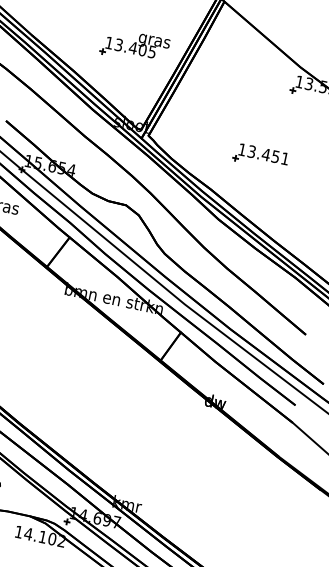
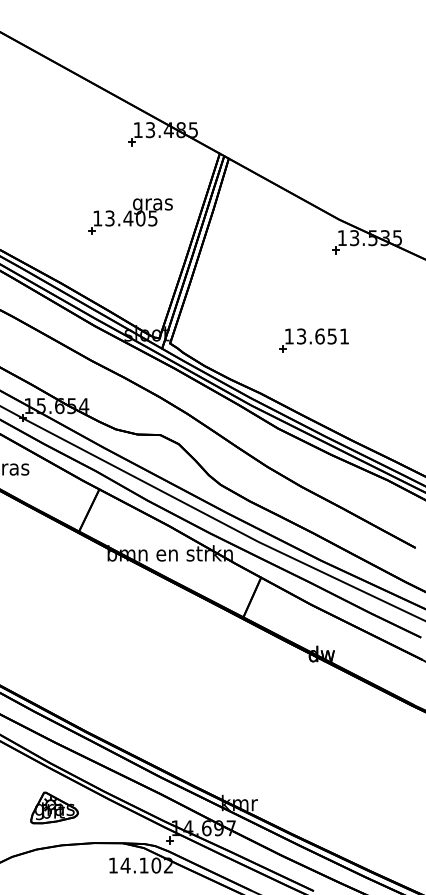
part: (135, 46) -> (130, 216), moved
text: (265, 154) -> (319, 336), 13.451 -> 13.651

